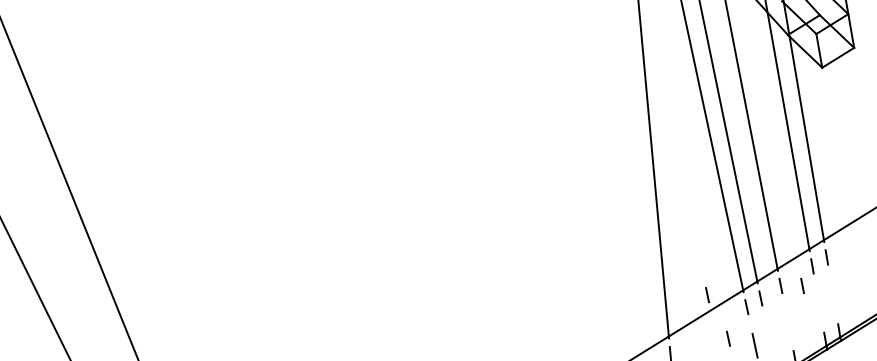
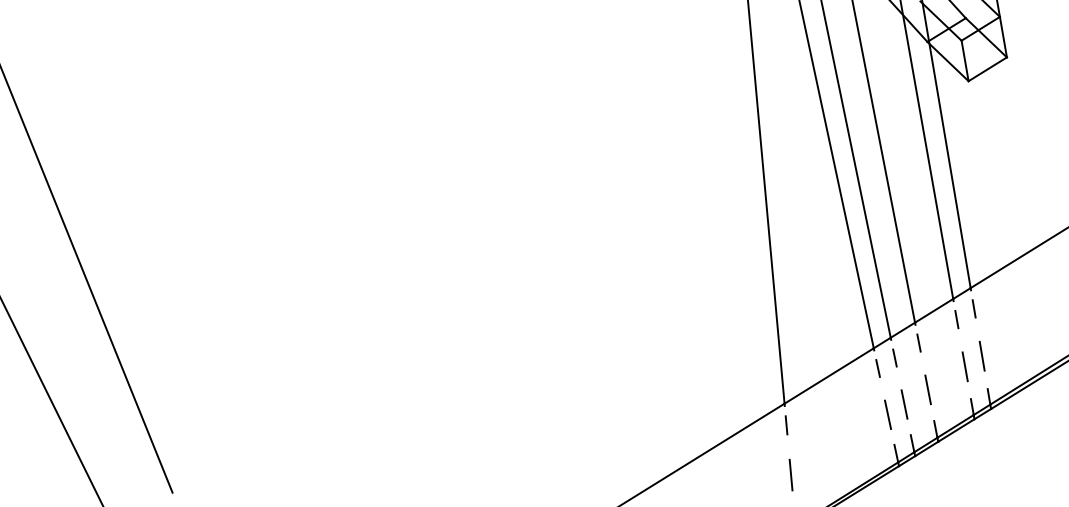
line: (802, 285) -> (944, 342), removed
line: (707, 294) -> (830, 353), removed
line: (832, 296) -> (981, 355), added
line: (818, 305) -> (964, 366), added
line: (787, 324) -> (927, 389), added
line: (768, 337) -> (904, 404), added
line: (727, 338) -> (855, 406), removed

